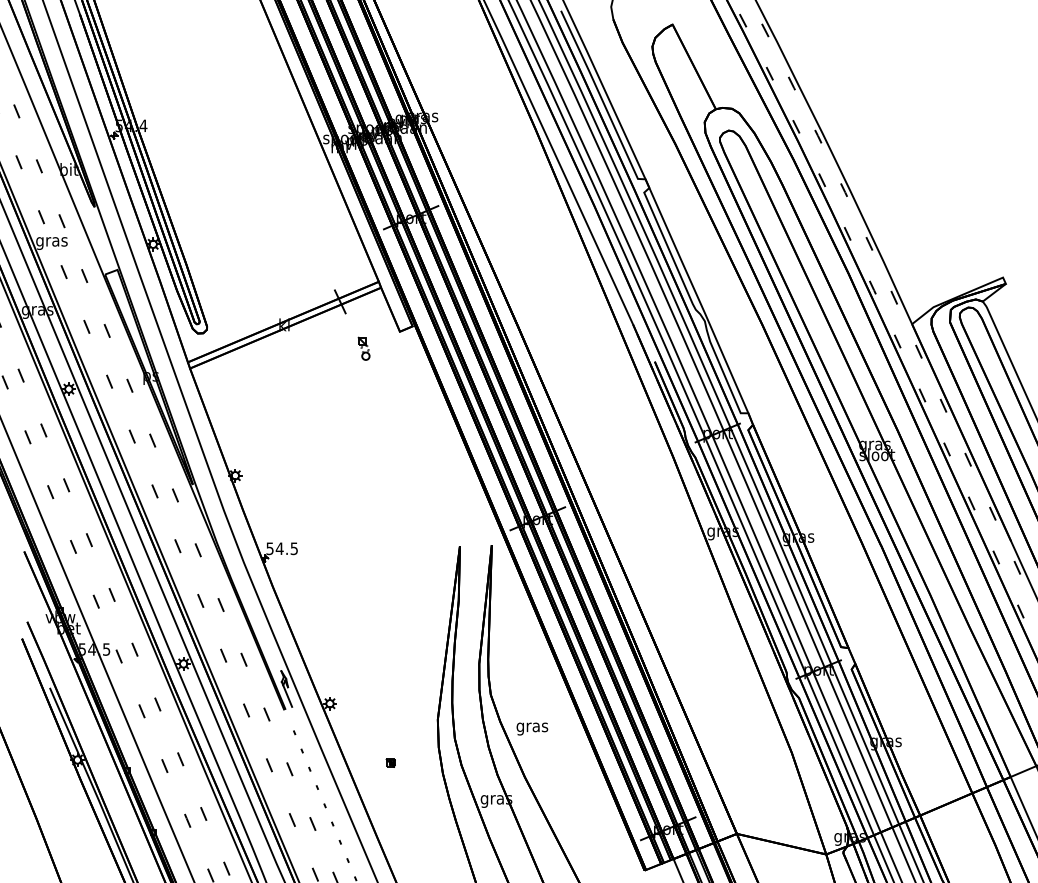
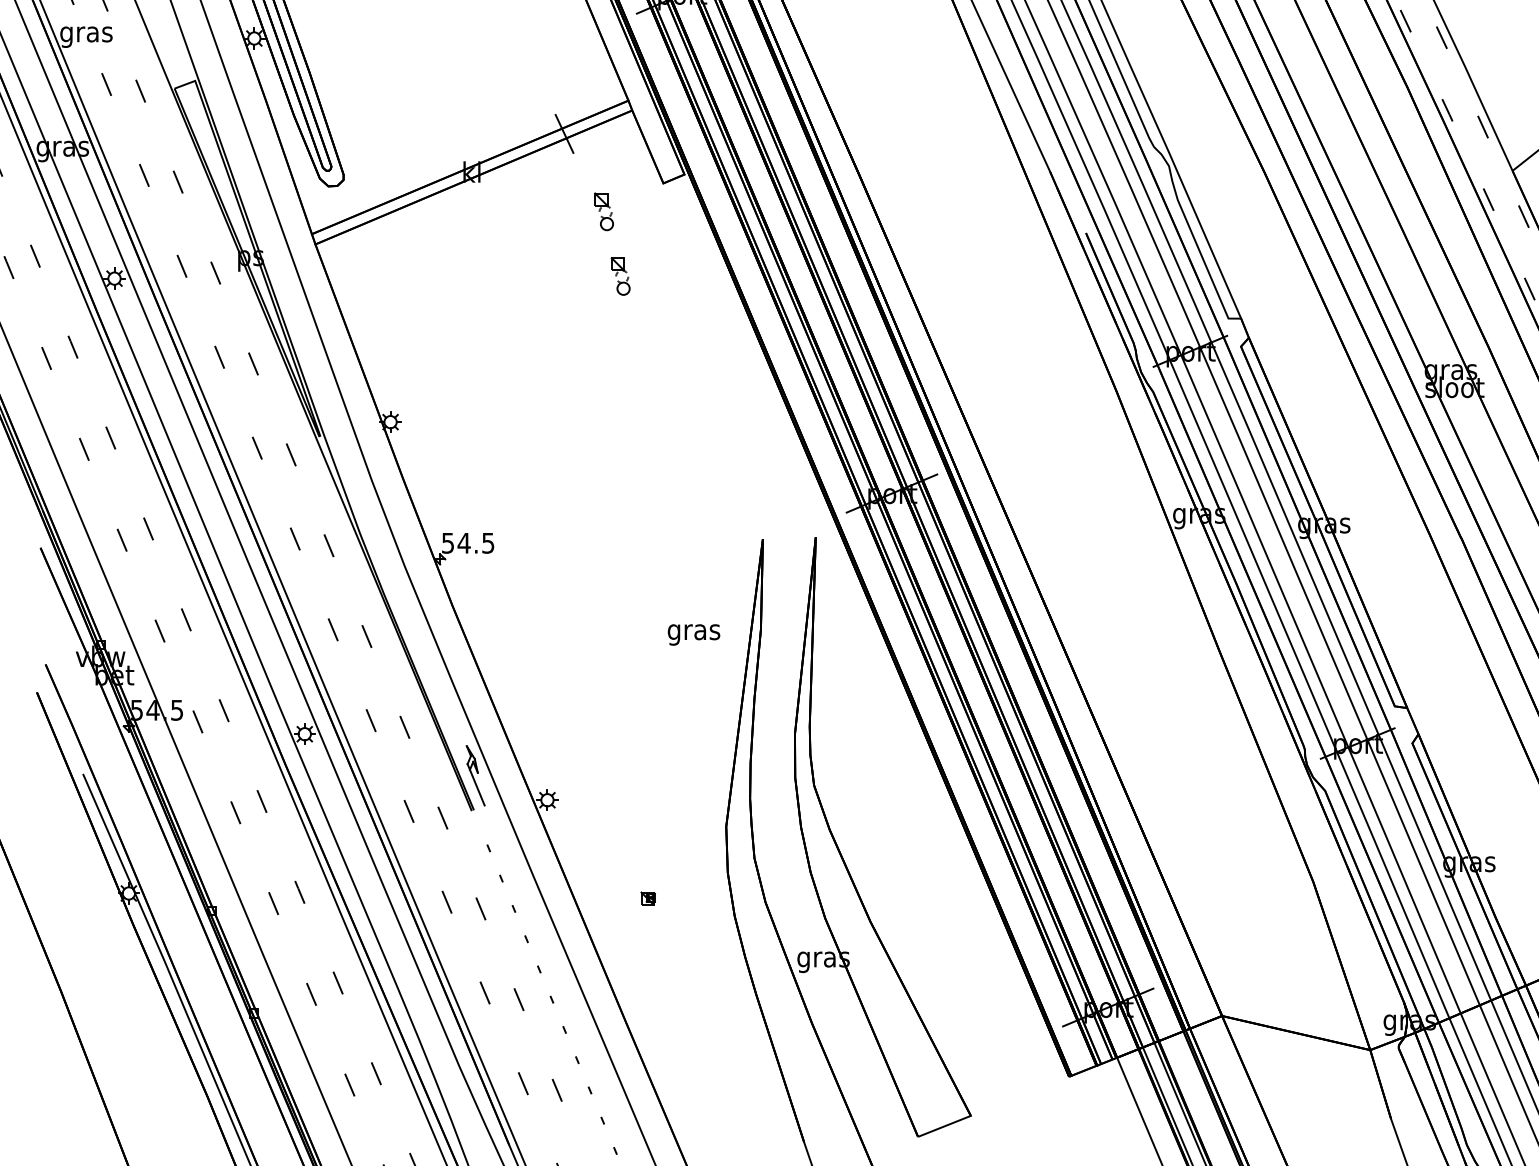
part: (373, 387) -> (619, 275), added
text: (532, 728) -> (694, 634), moved

